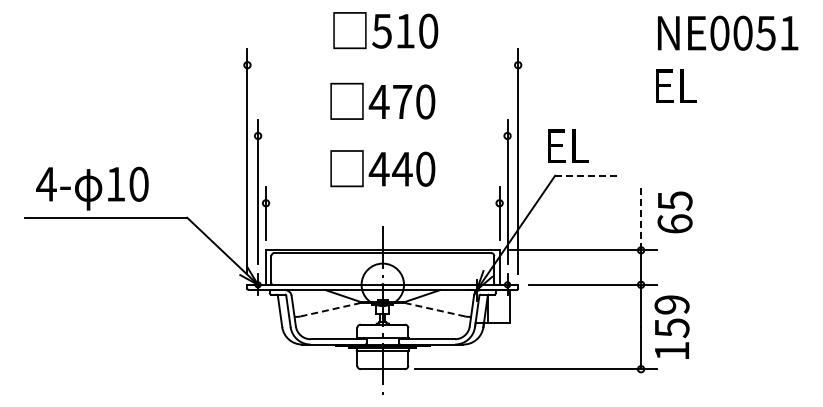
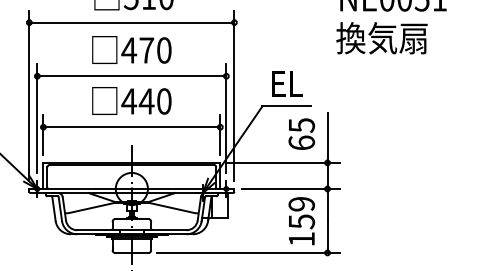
line: (382, 65) -> (131, 22), added
text: (712, 85) -> (381, 37), EL -> 換気扇
line: (382, 135) -> (131, 75), added
text: (568, 145) -> (287, 83), moved
line: (587, 175) -> (286, 106), dashed -> solid
line: (382, 203) -> (131, 127), added
text: (674, 212) -> (301, 134), moved
line: (641, 217) -> (327, 138), dashed -> solid
line: (330, 309) -> (92, 207), dashed -> solid
line: (435, 309) -> (171, 207), dashed -> solid
text: (671, 326) -> (301, 220), moved

